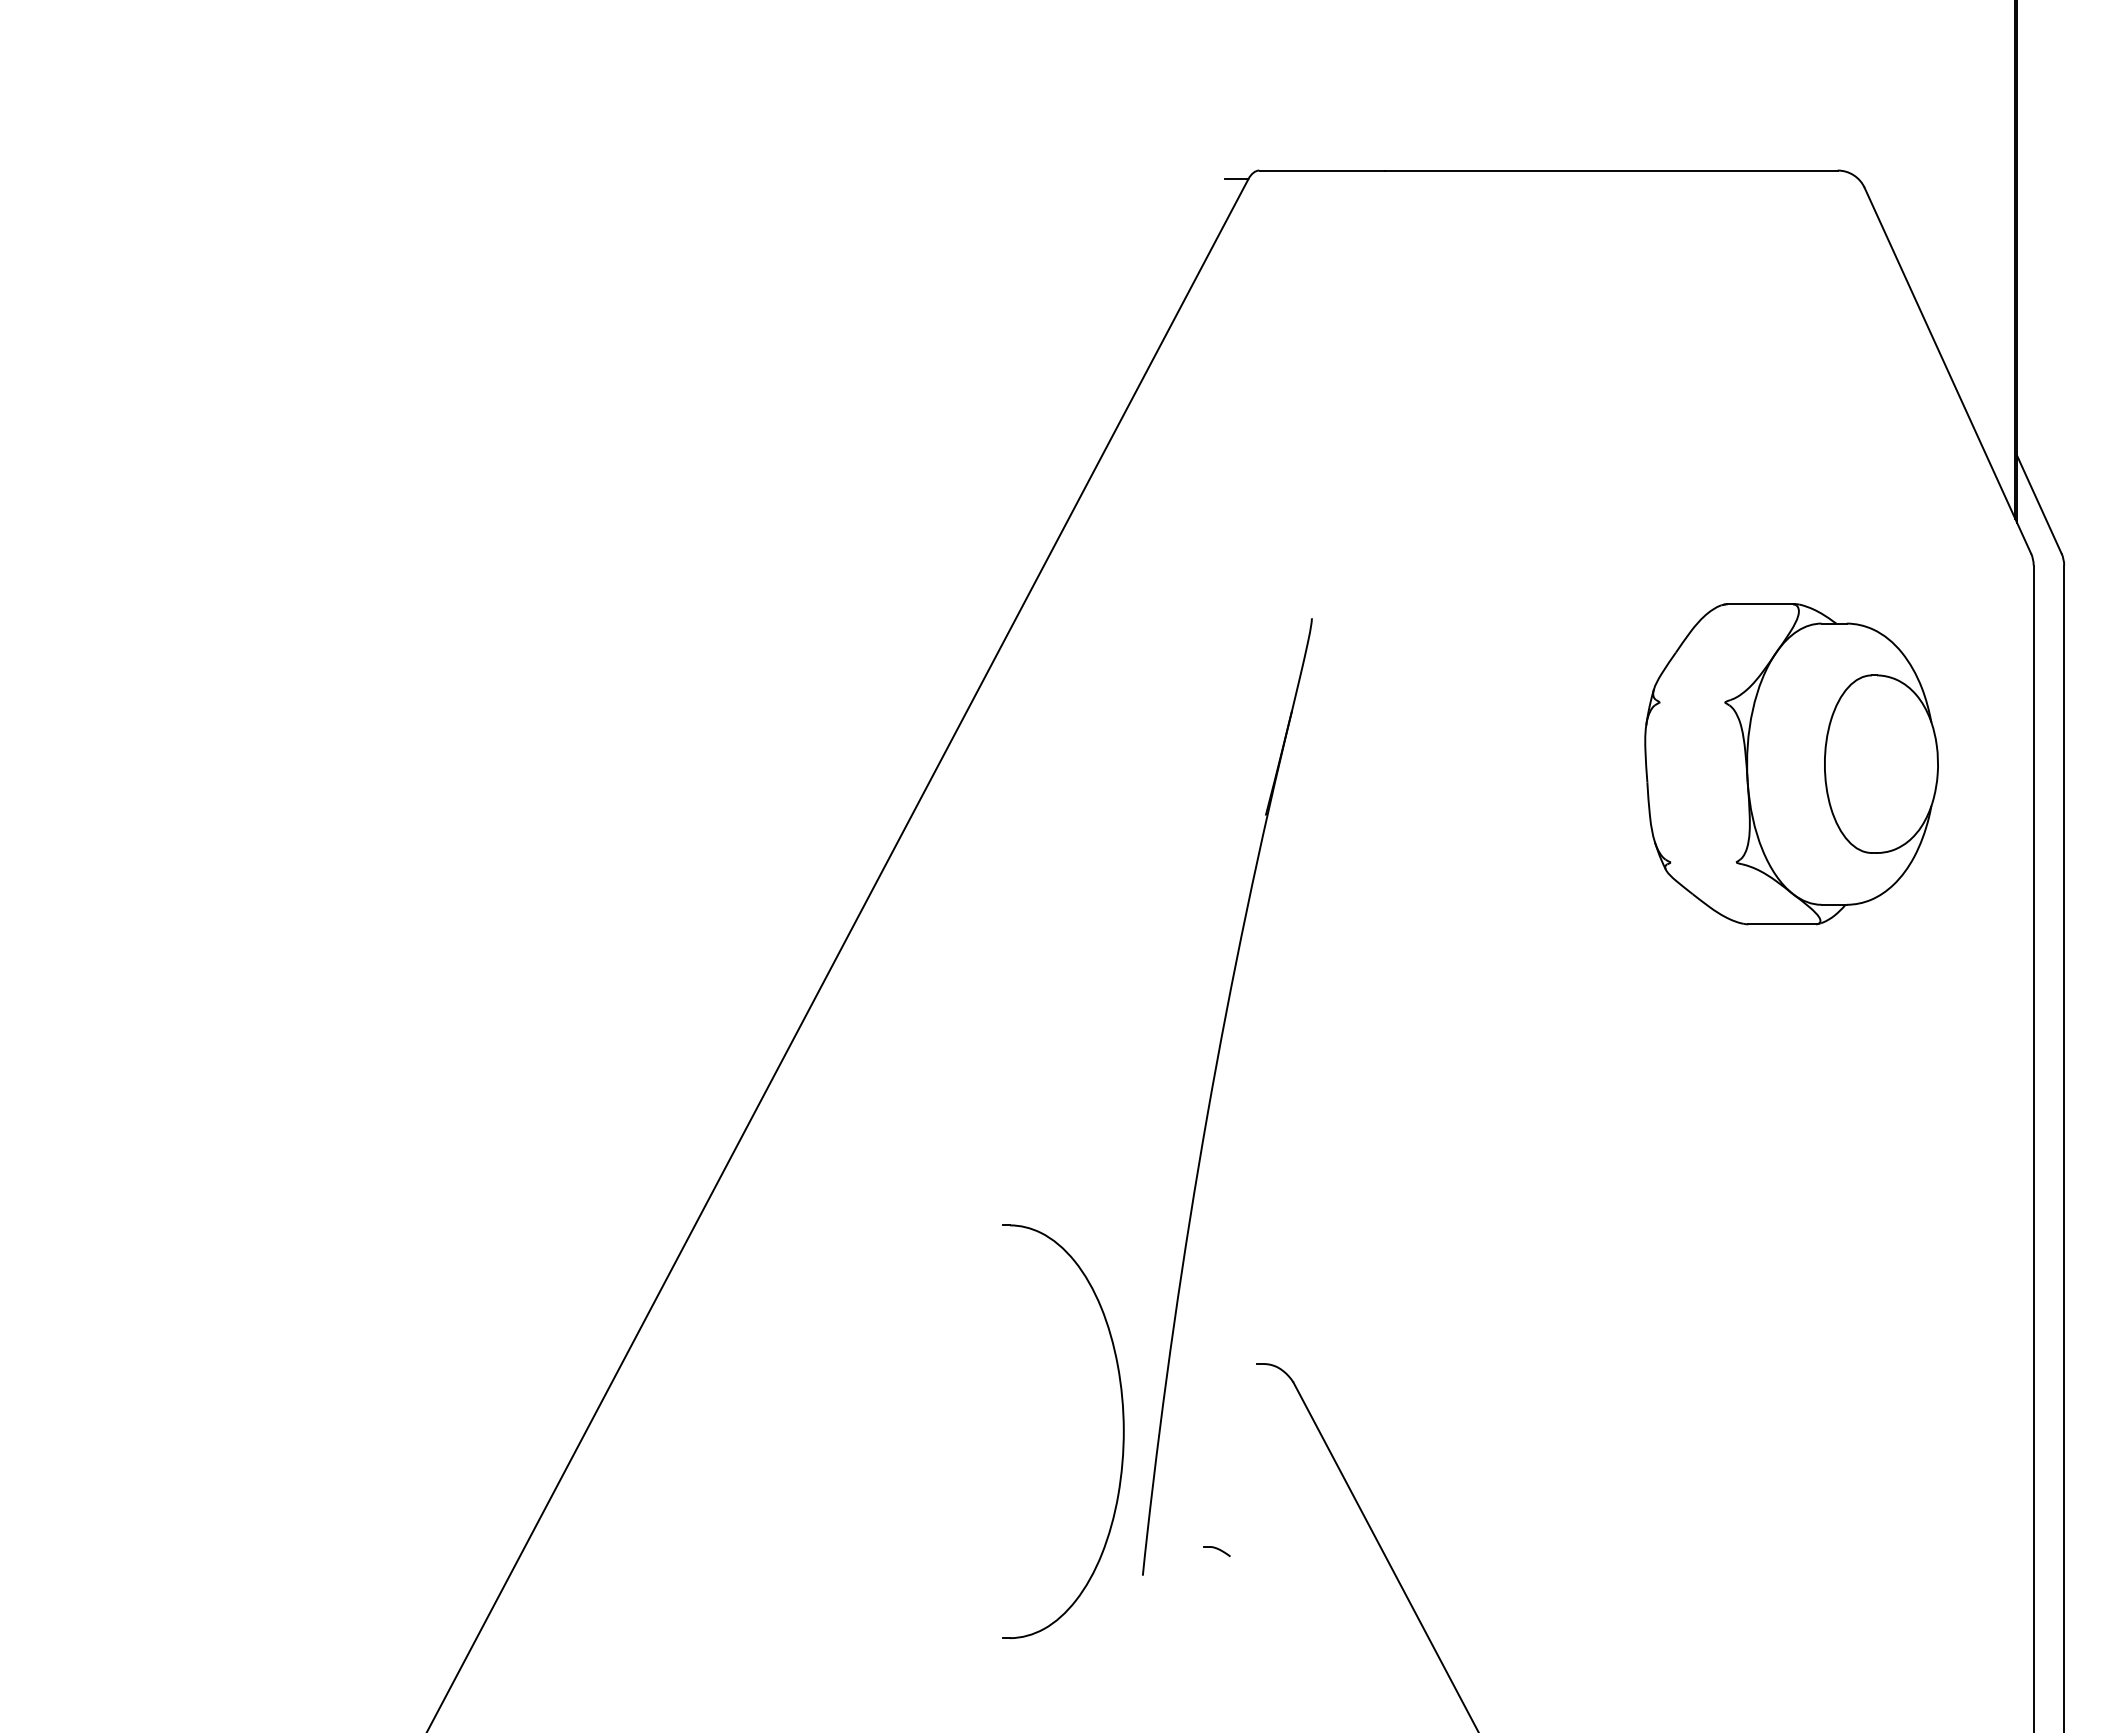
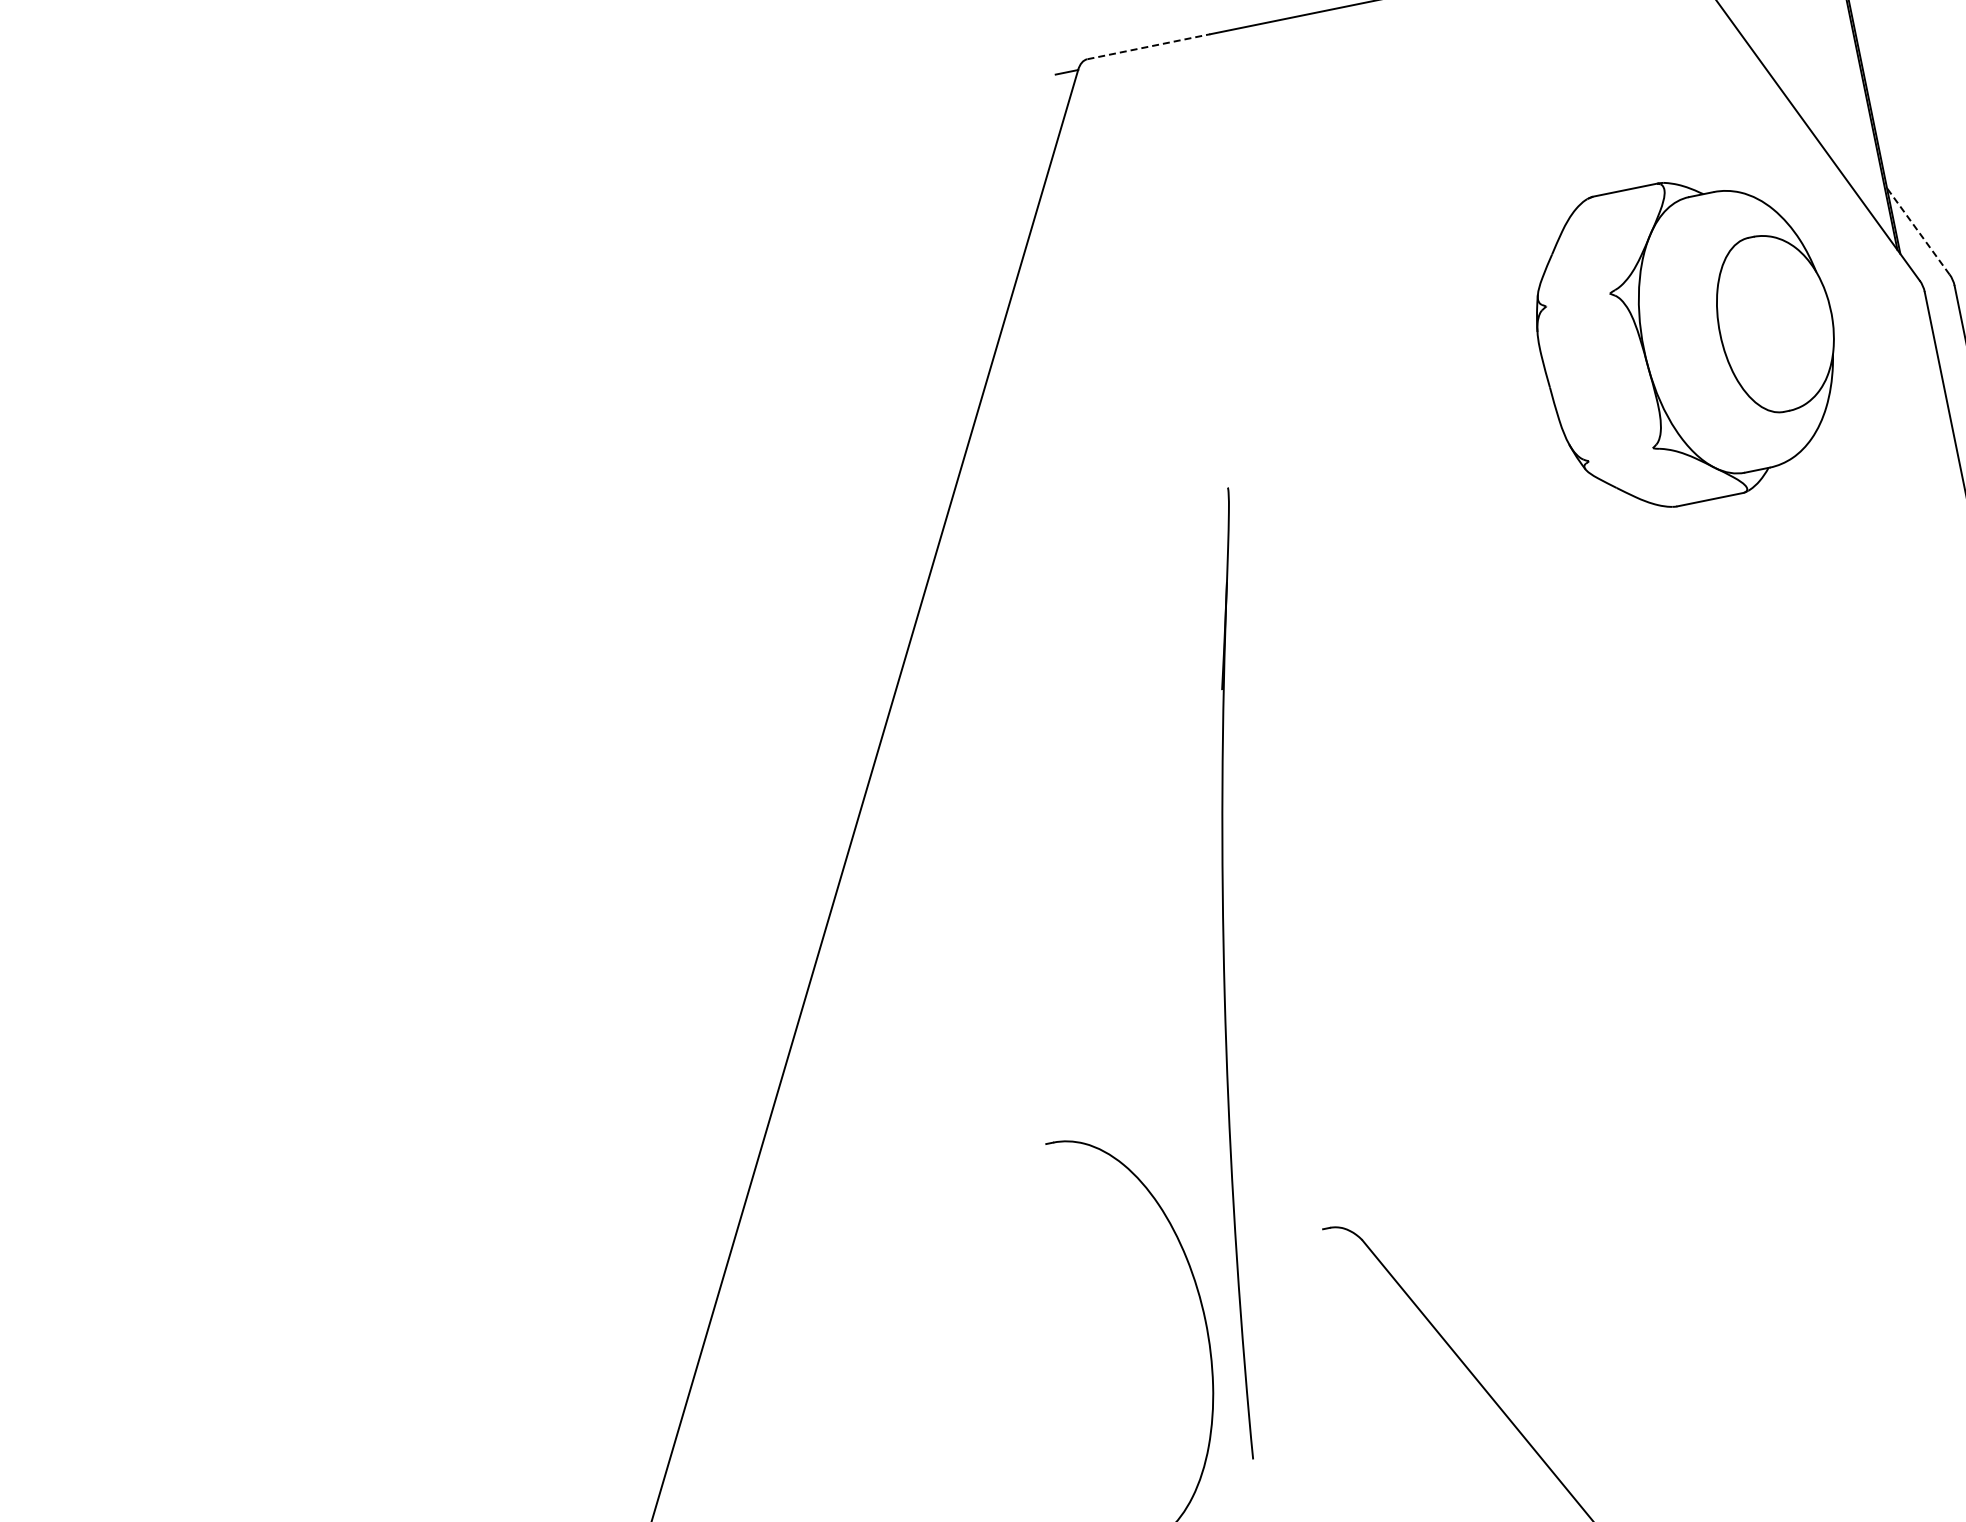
line: (1322, 170) -> (1149, 46), solid -> dashed
line: (2039, 504) -> (1918, 230), solid -> dashed
part: (1791, 764) -> (1687, 341), moved
part: (1216, 1551) -> (1320, 1421), removed

